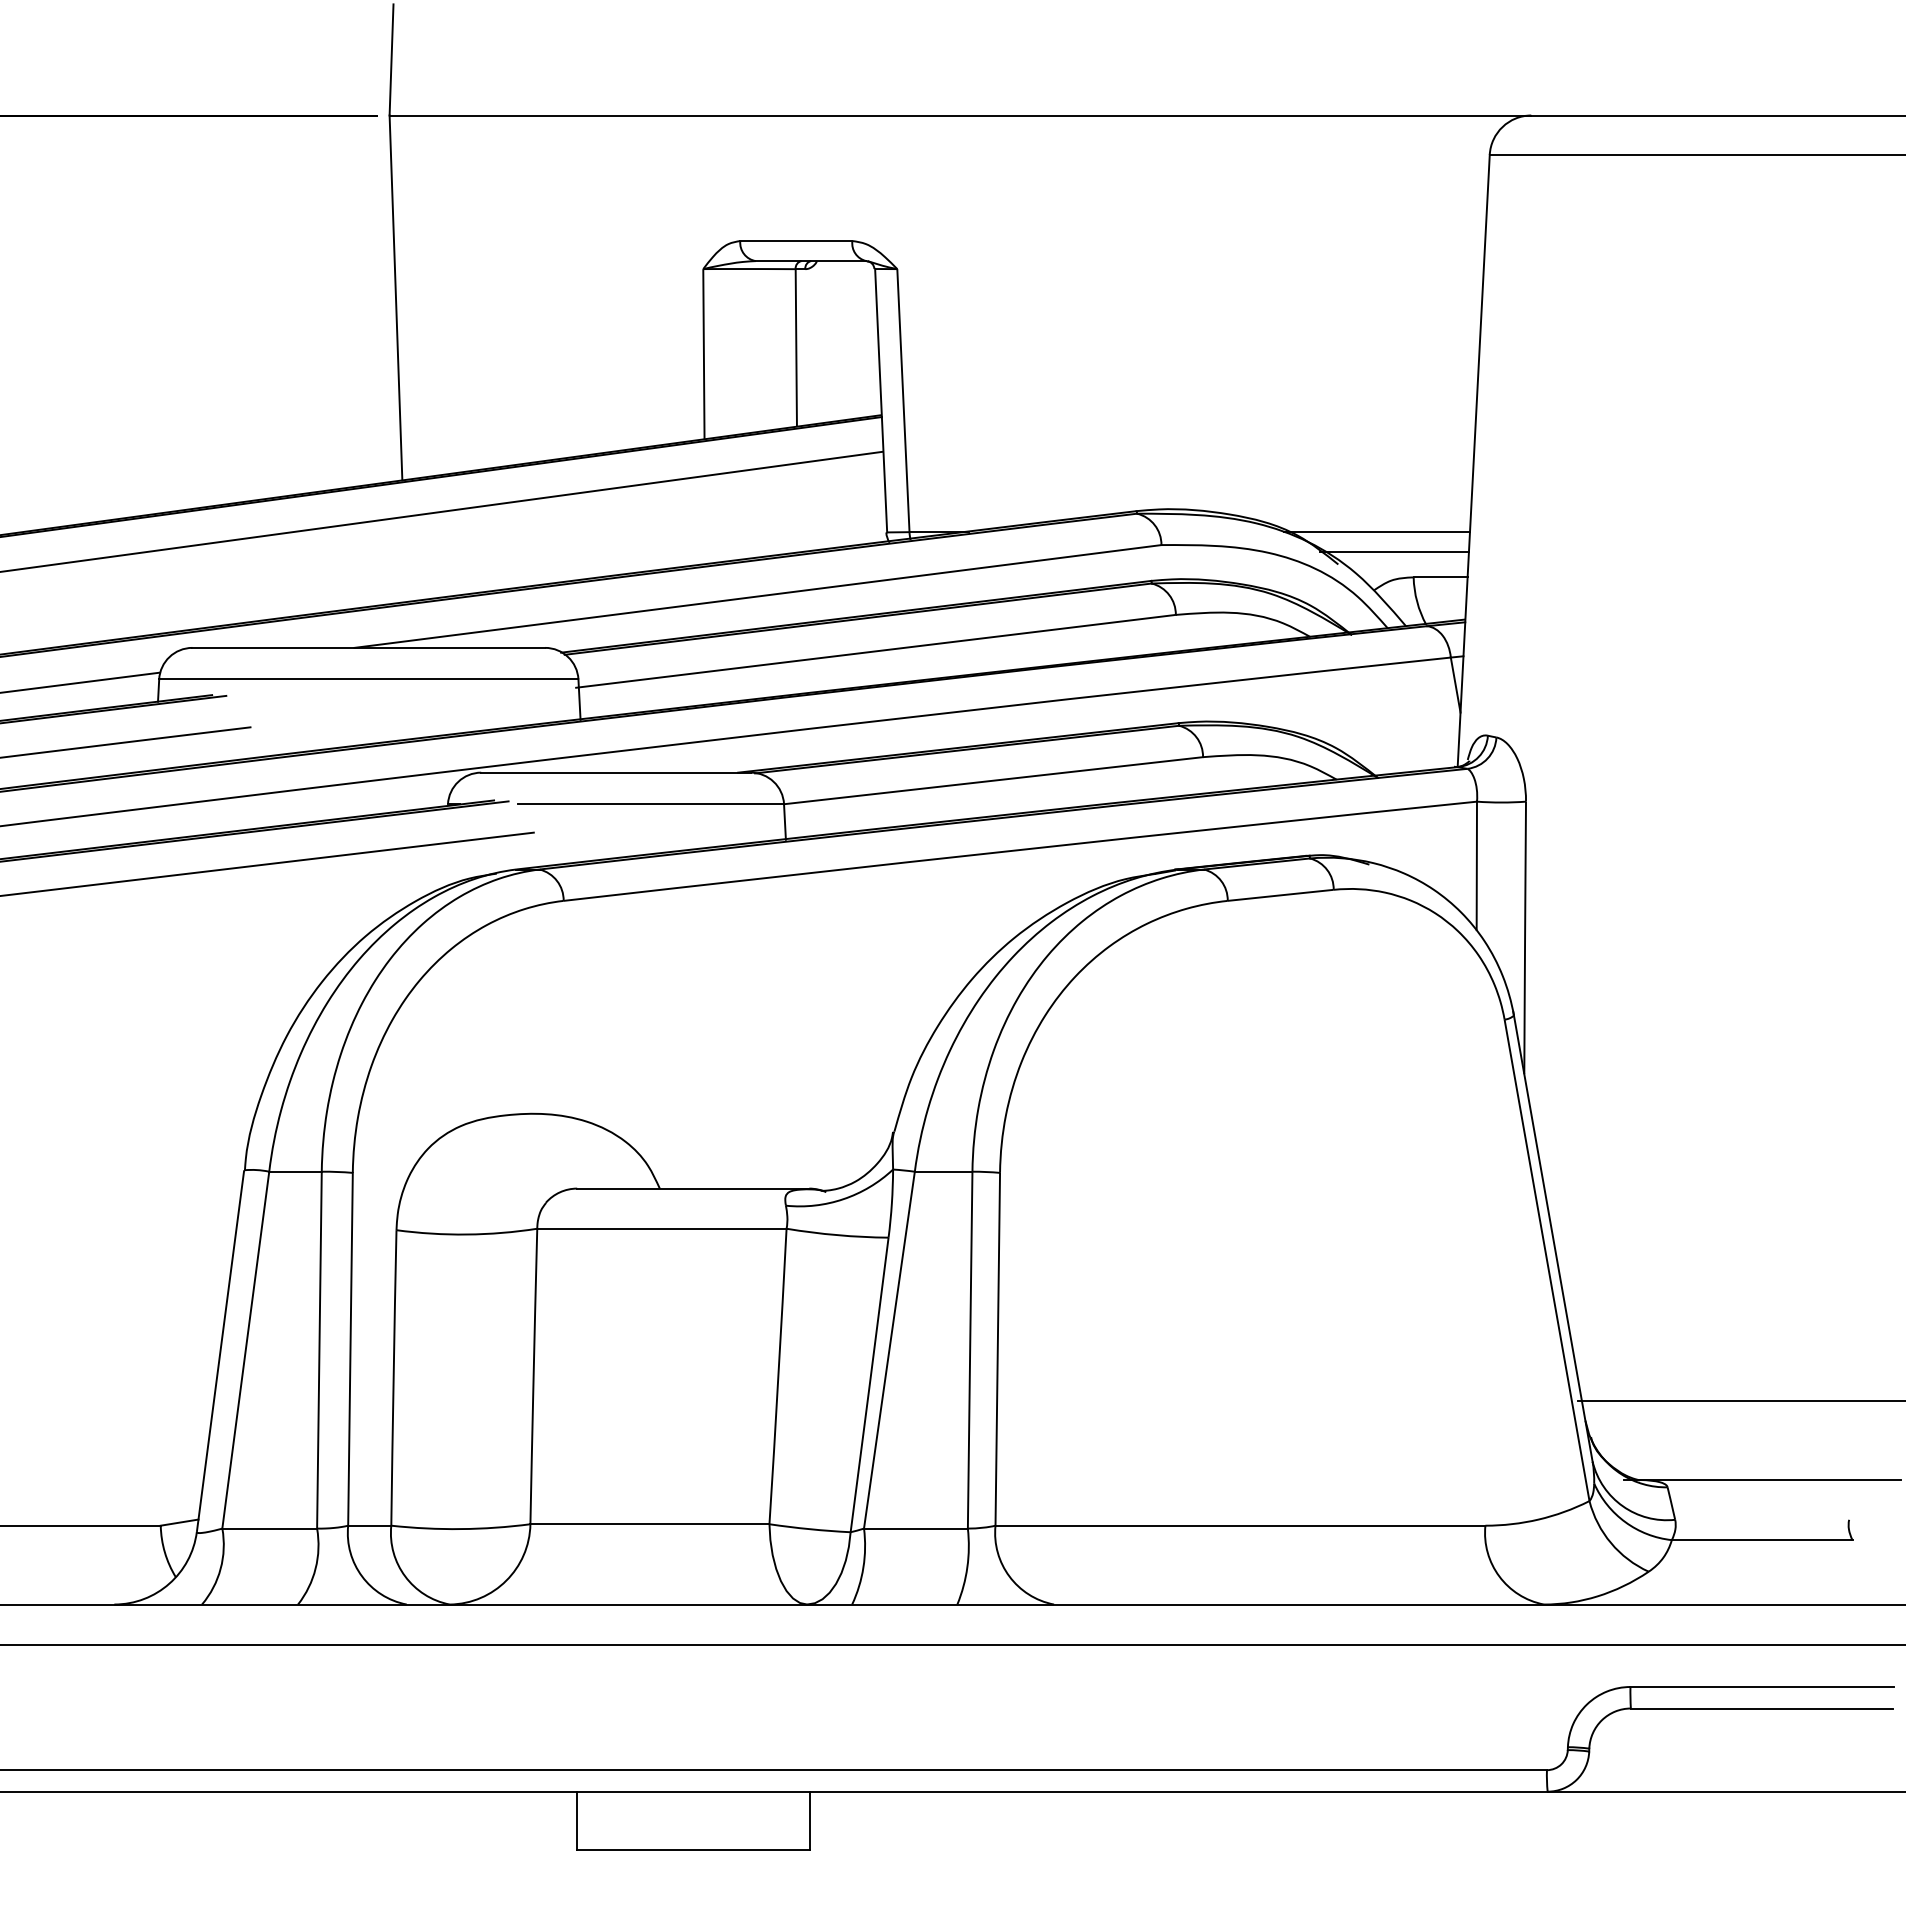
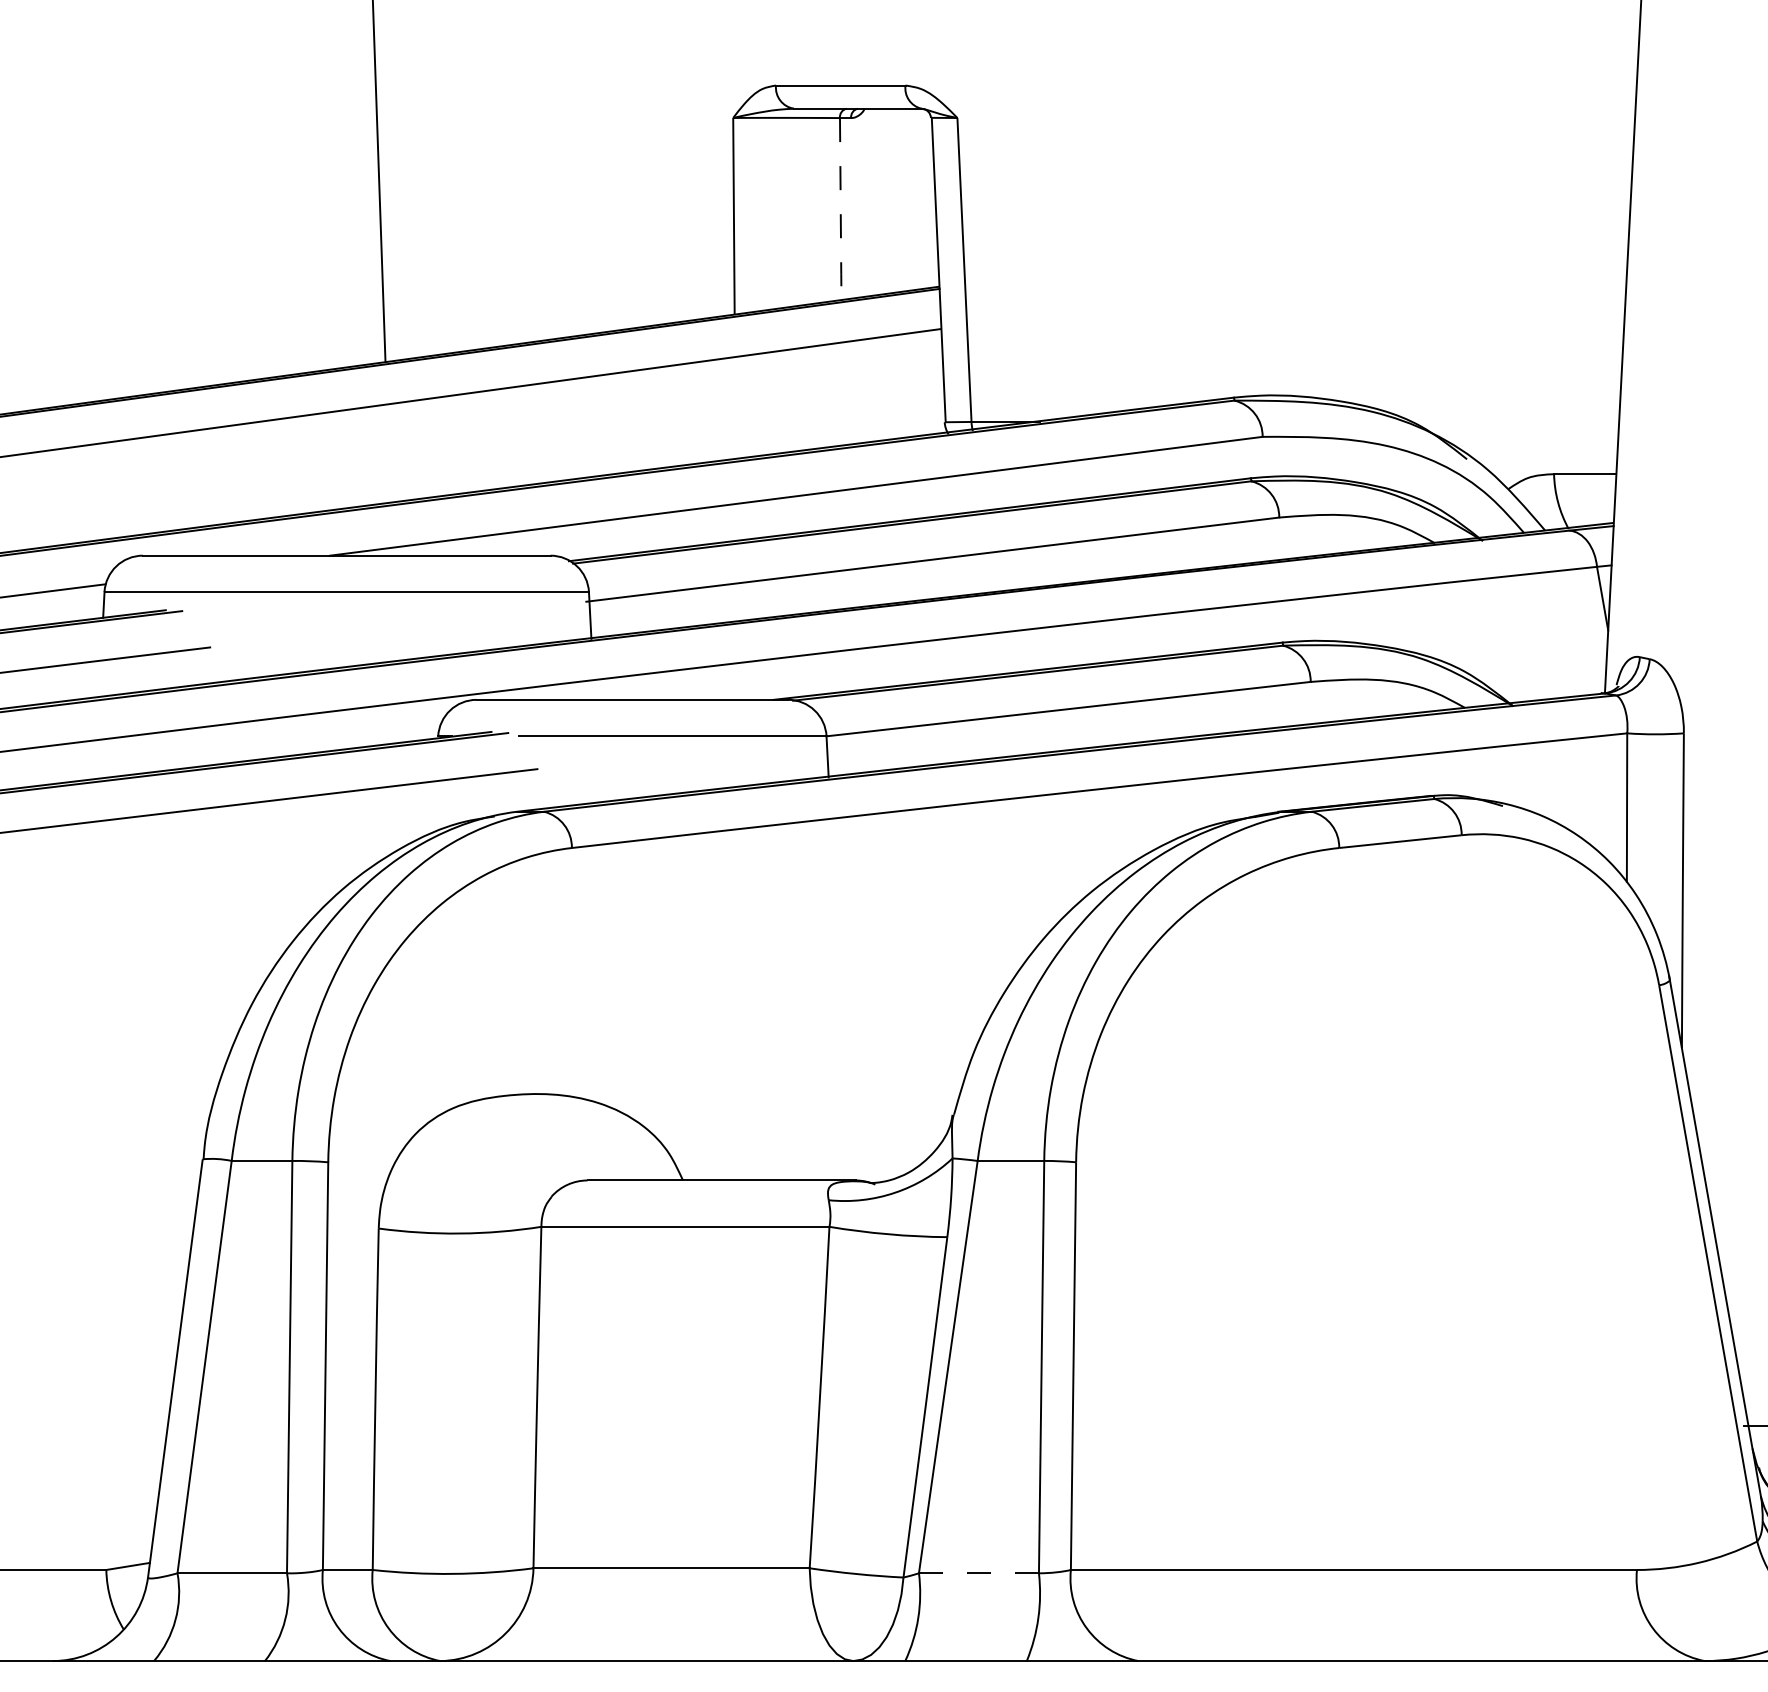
line: (796, 348) -> (840, 209), solid -> dashed
line: (1376, 532) -> (1511, 422), removed
line: (1394, 552) -> (1531, 445), removed
line: (915, 1528) -> (978, 1573), solid -> dashed

